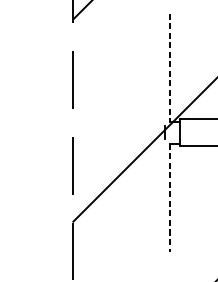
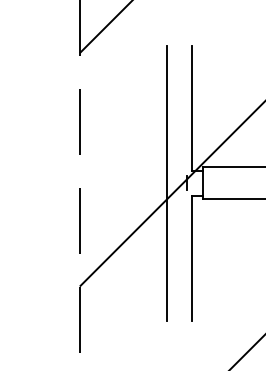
line: (170, 68) -> (192, 108), dashed -> solid
line: (148, 132) -> (167, 182), added
line: (170, 198) -> (192, 258), dashed -> solid

